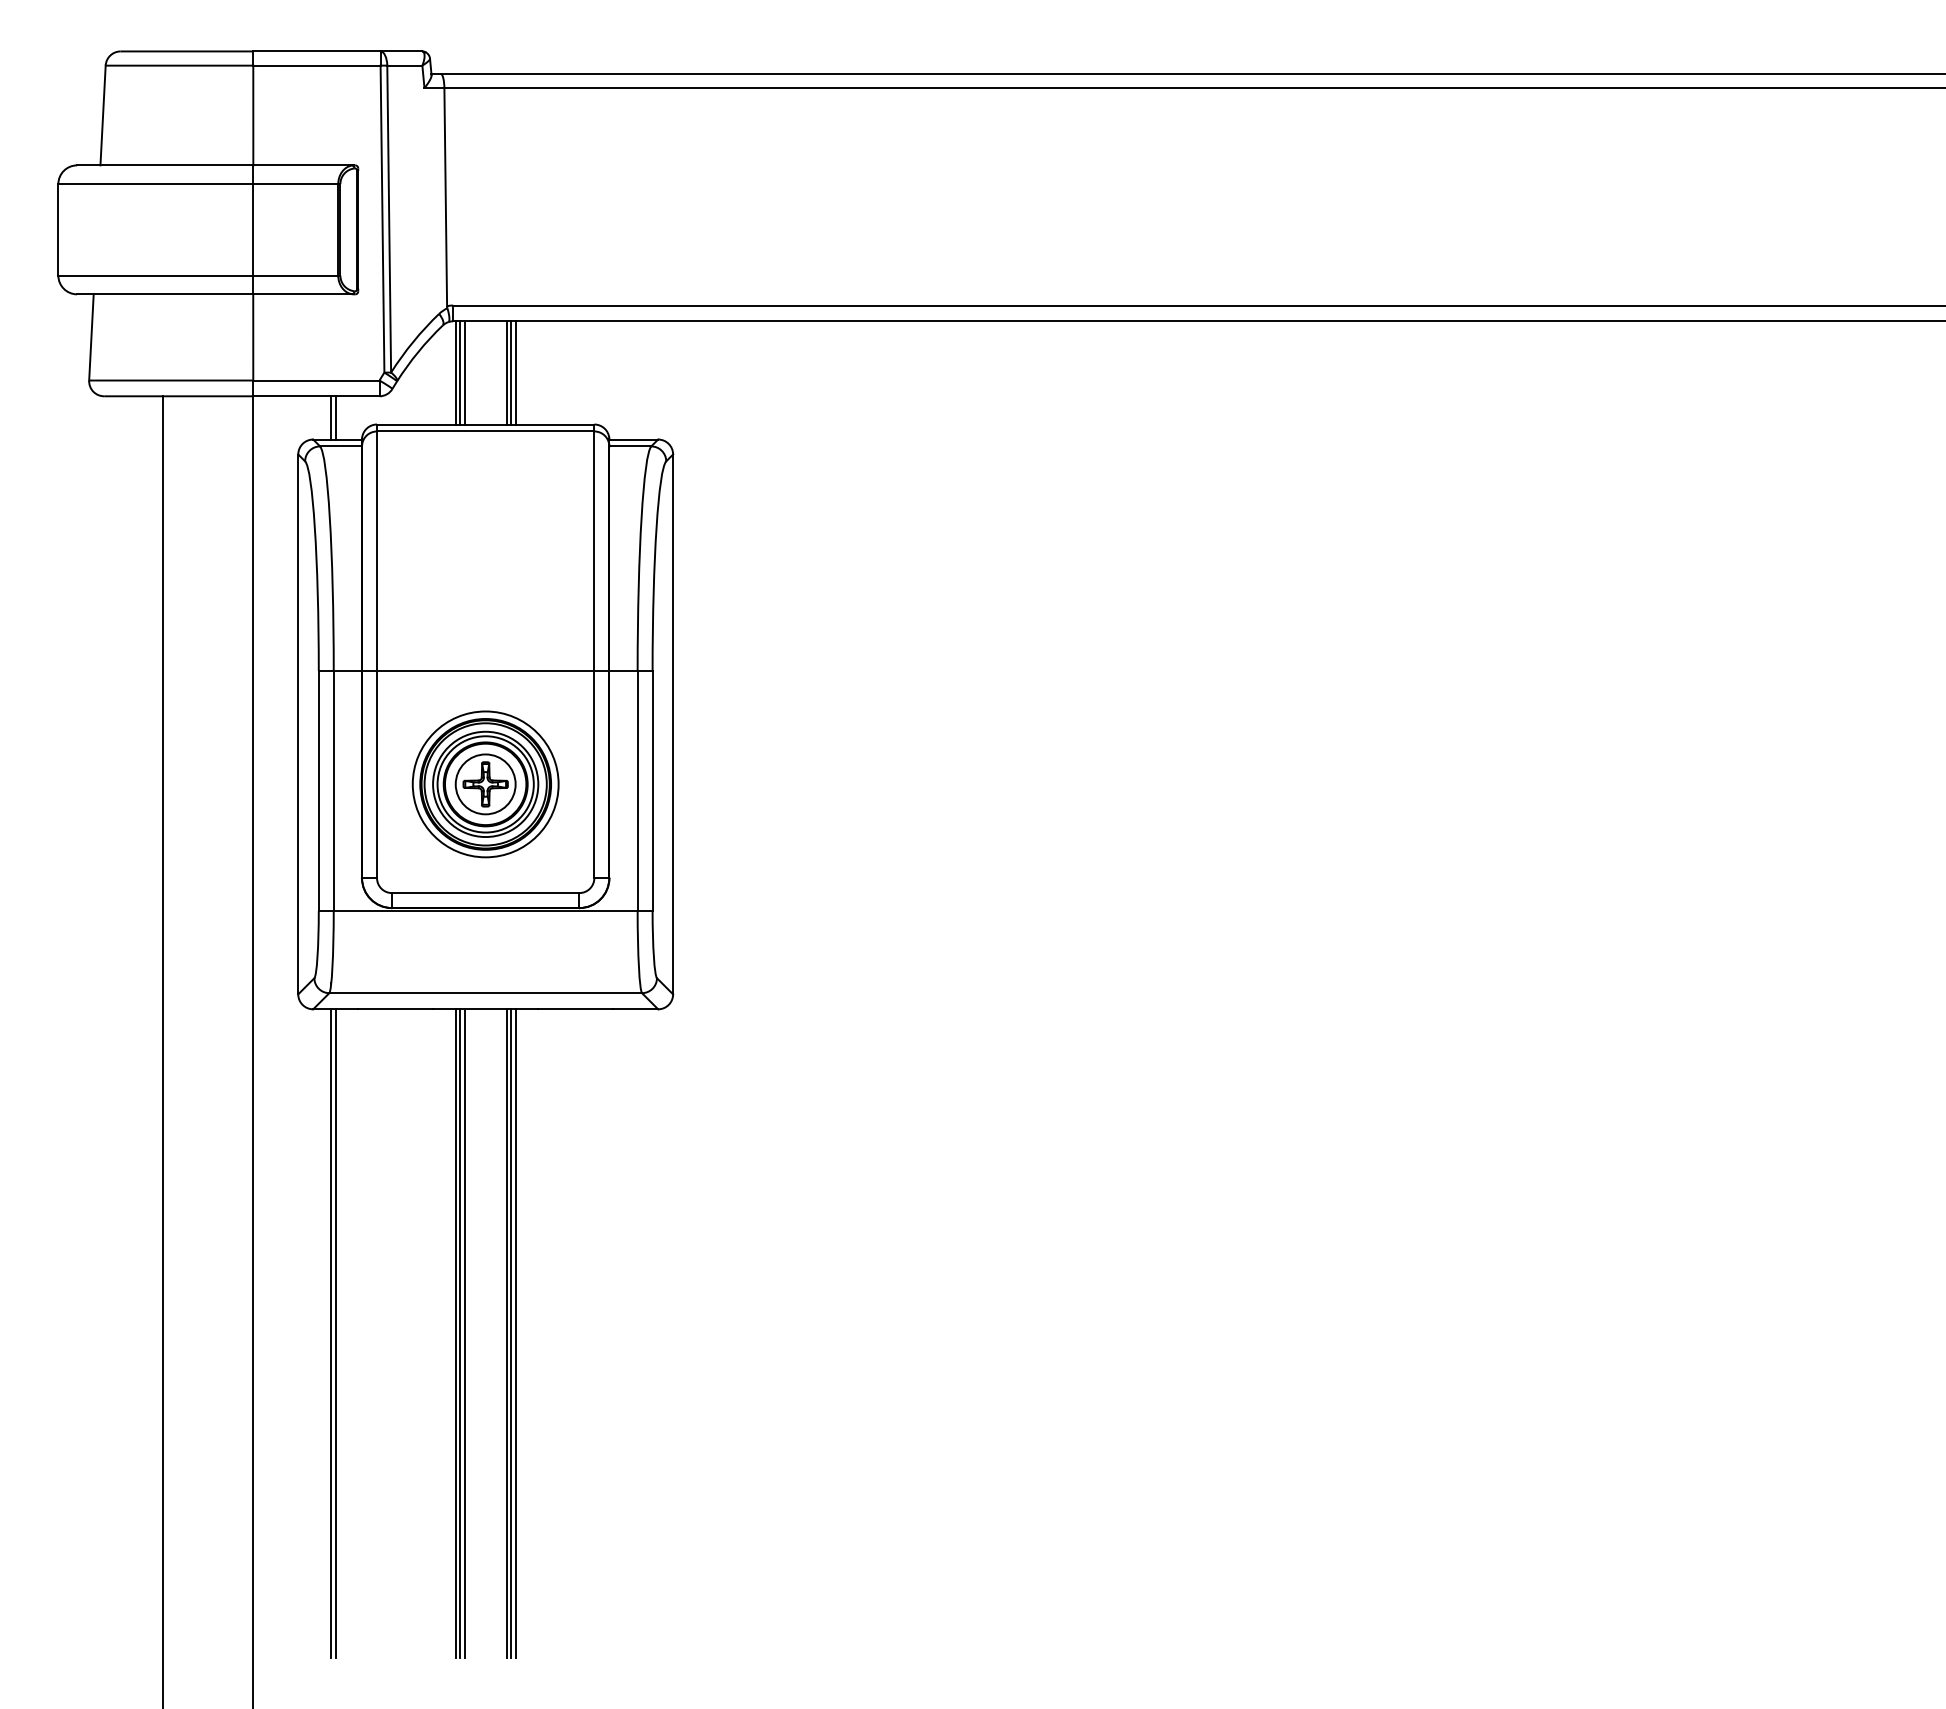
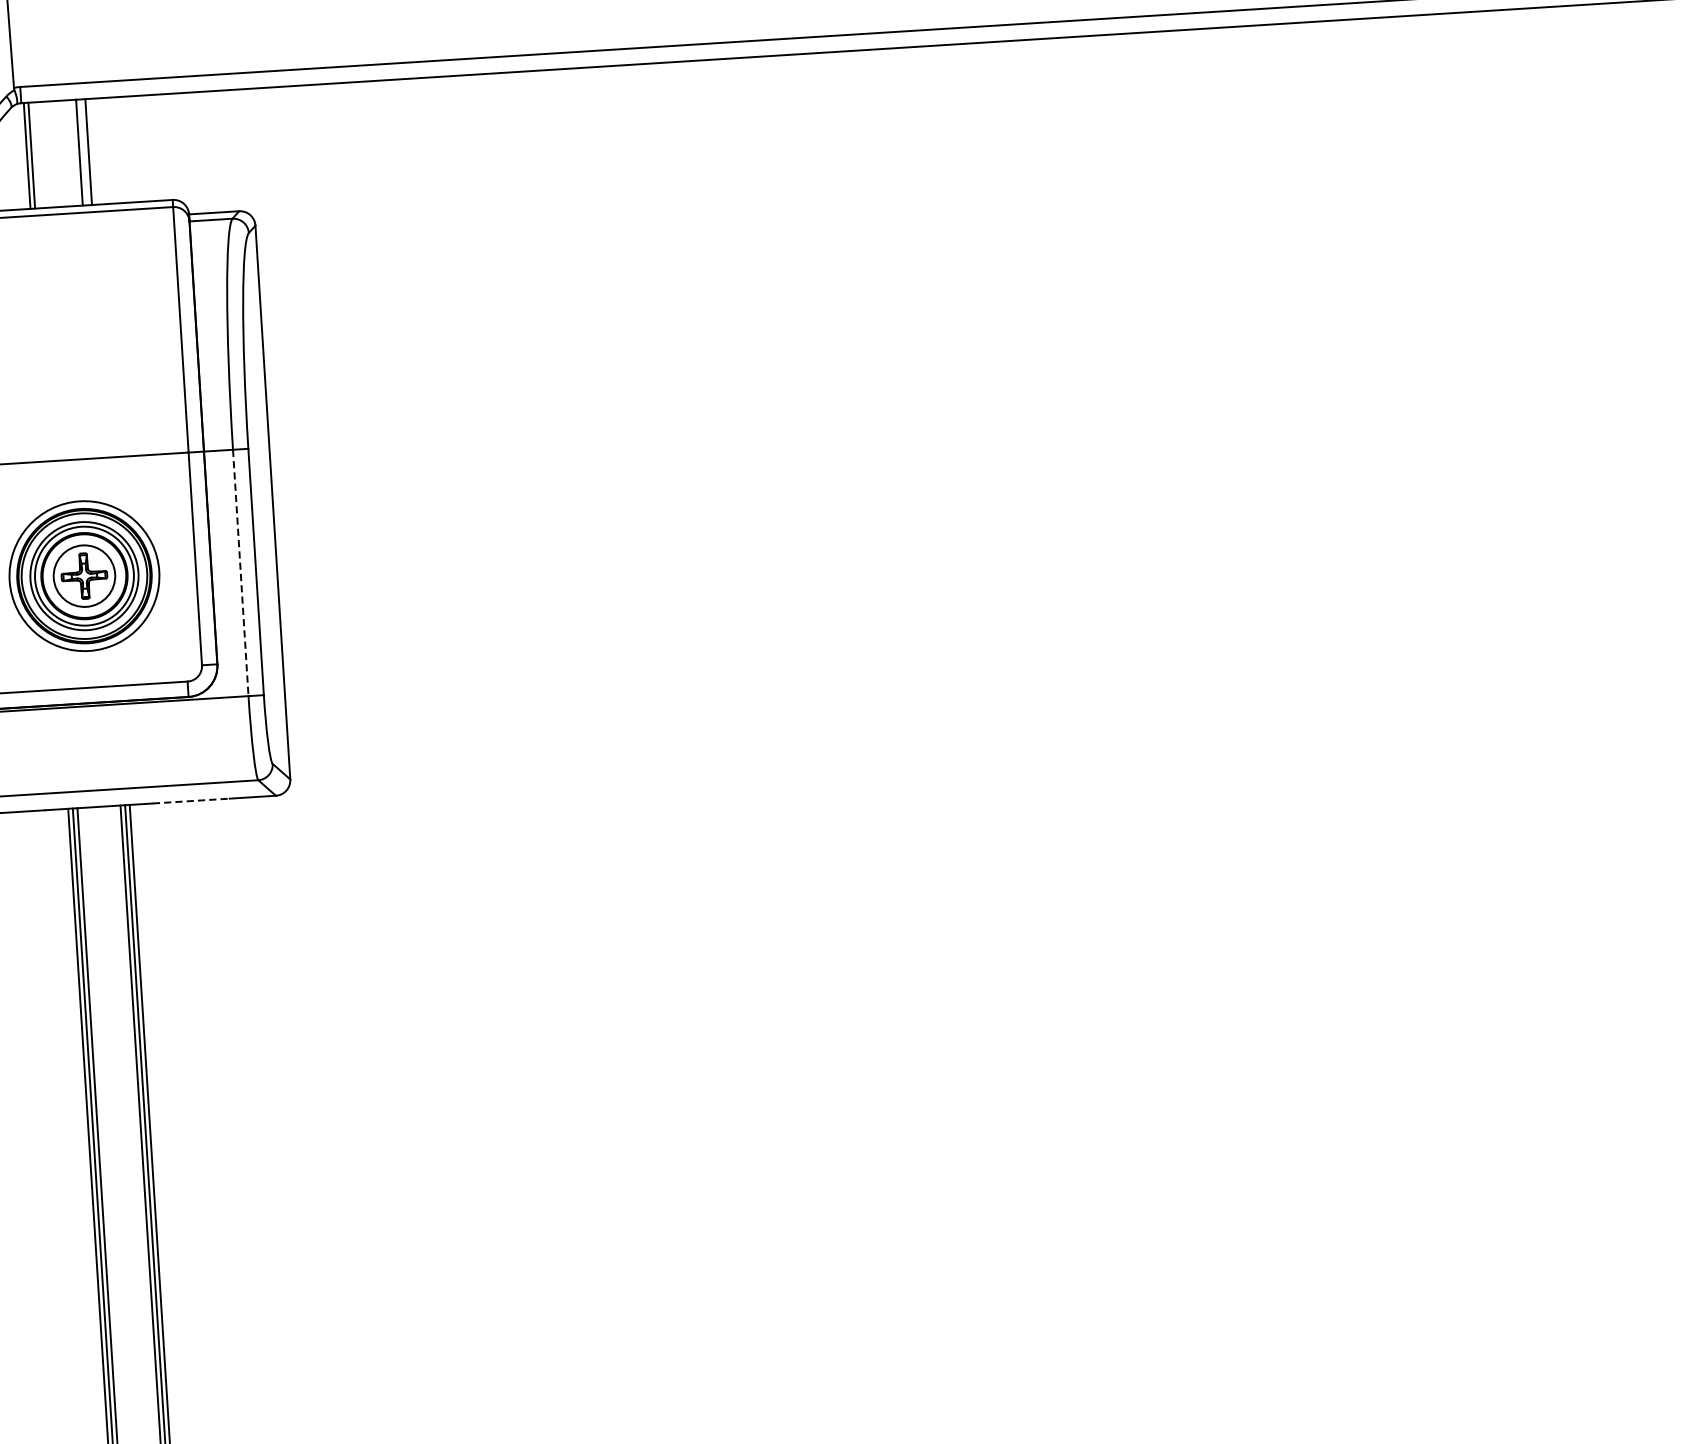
line: (464, 372) -> (36, 154), removed
line: (511, 372) -> (84, 151), removed
line: (637, 791) -> (240, 573), solid -> dashed
line: (576, 1009) -> (192, 801), solid -> dashed

